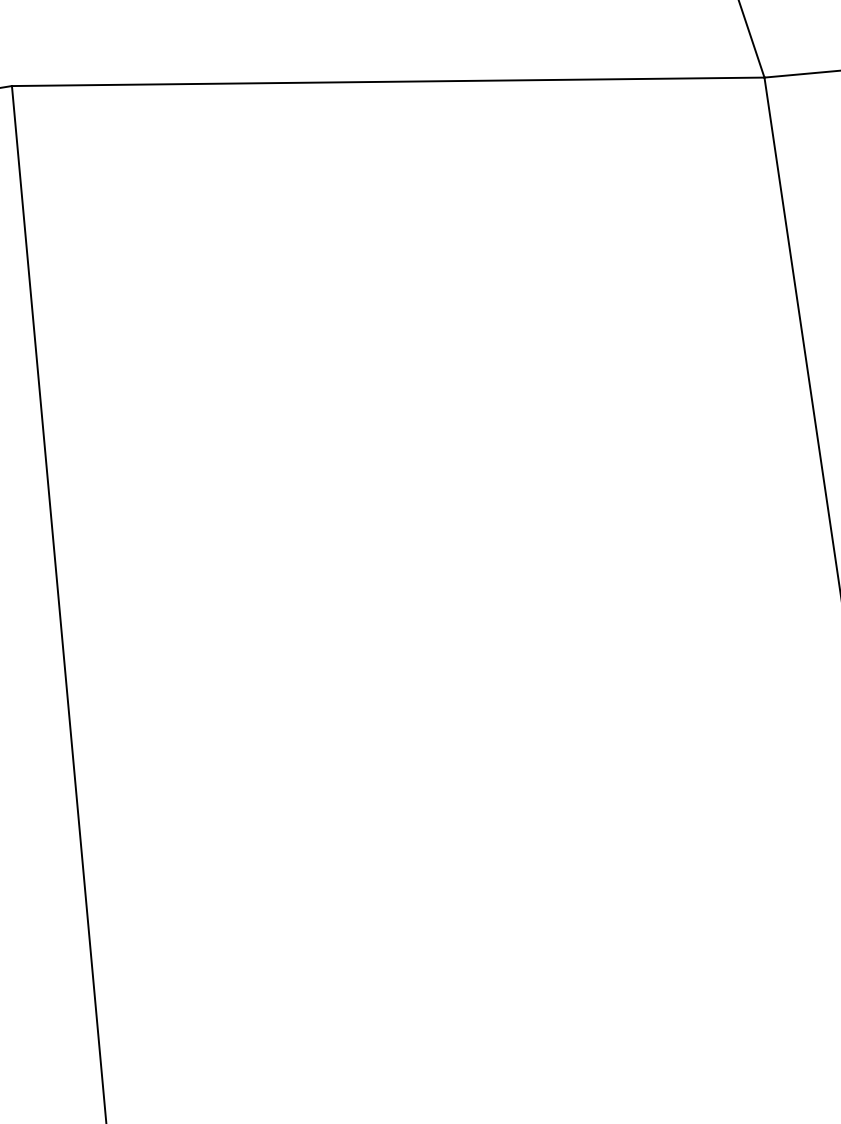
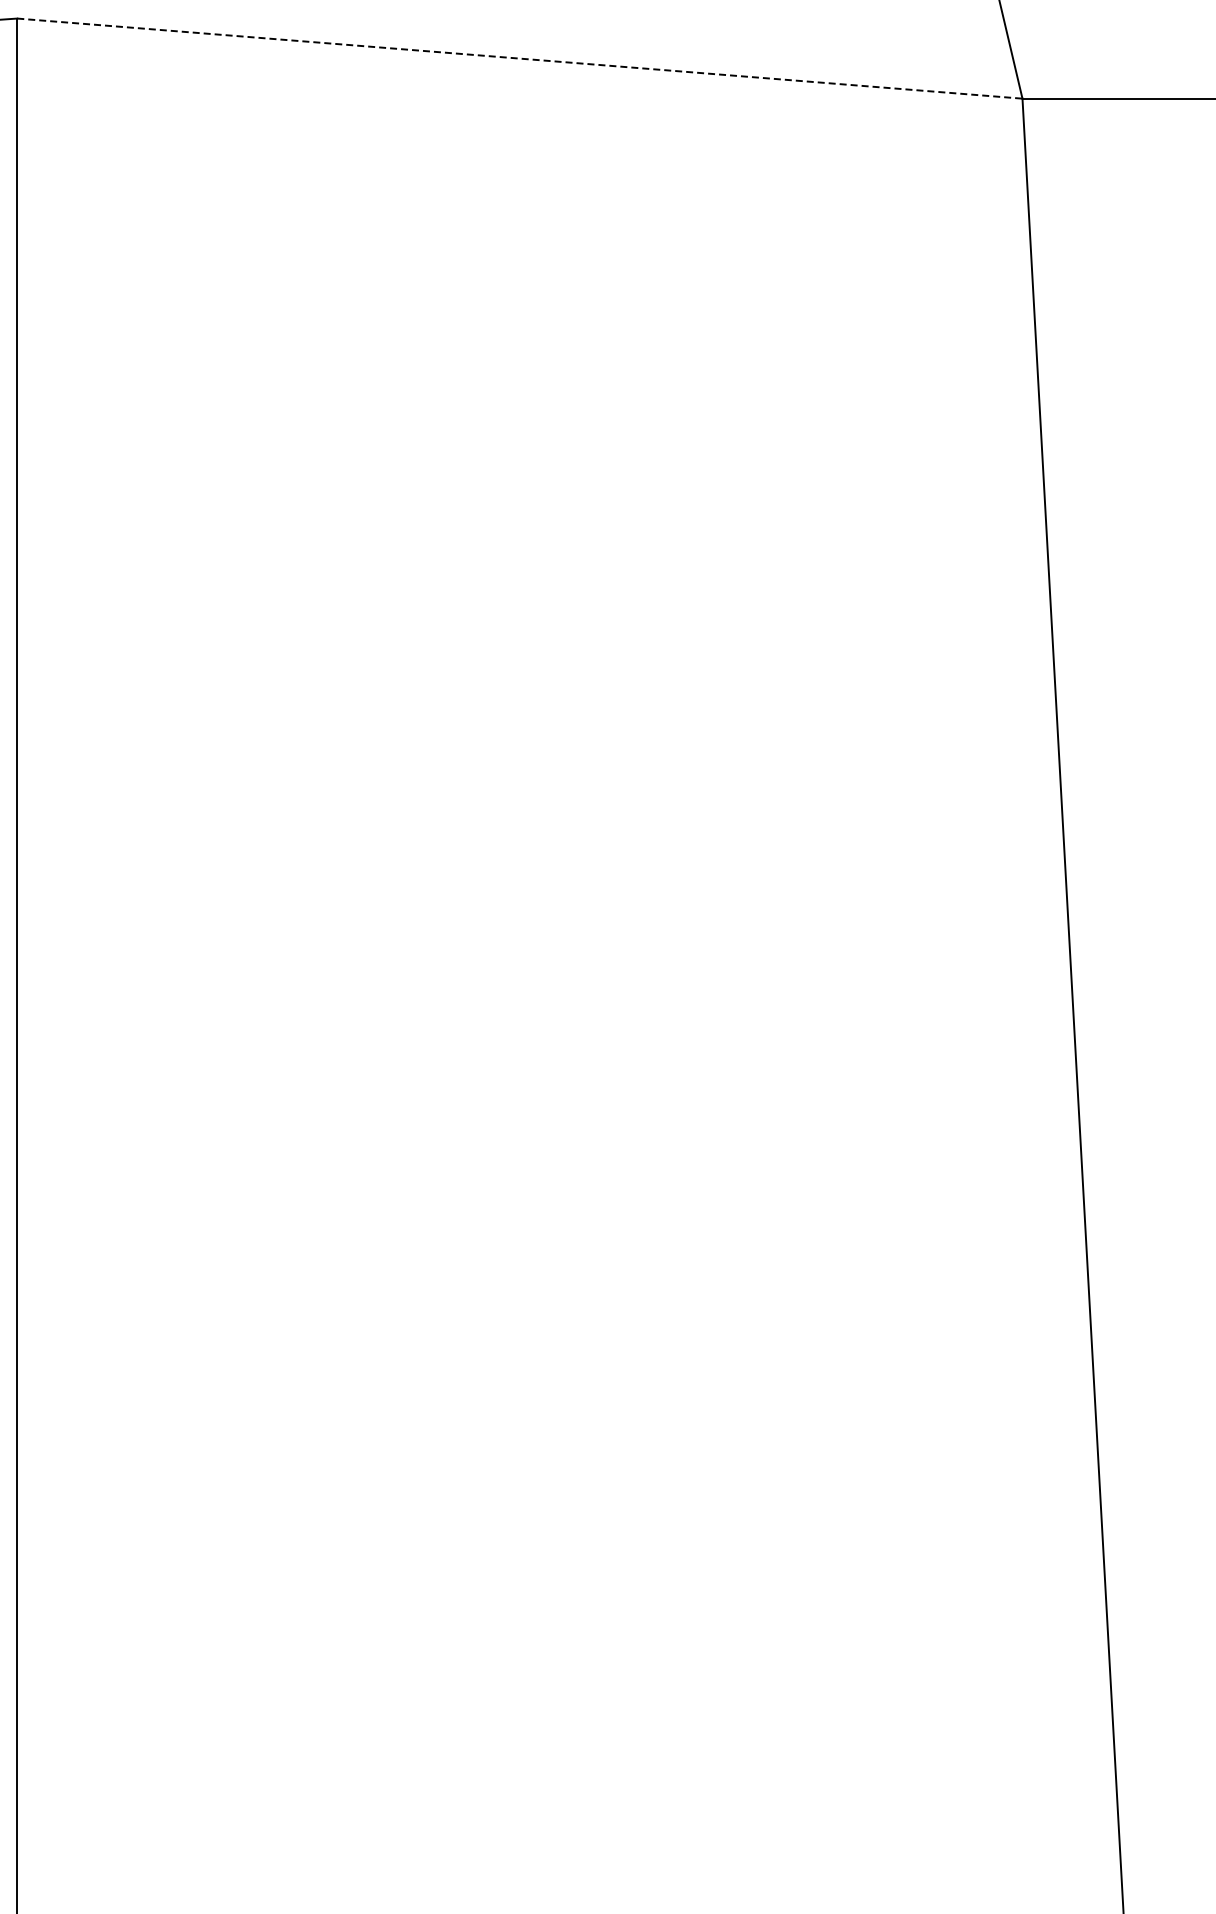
line: (388, 81) -> (520, 58), solid -> dashed

